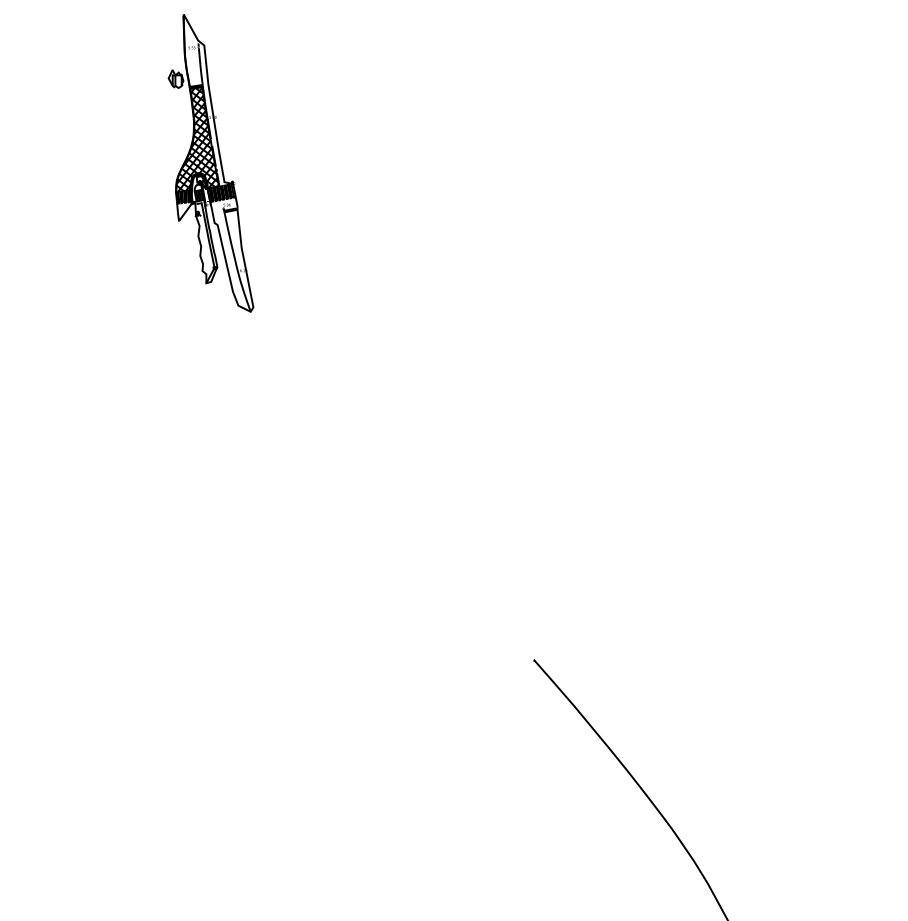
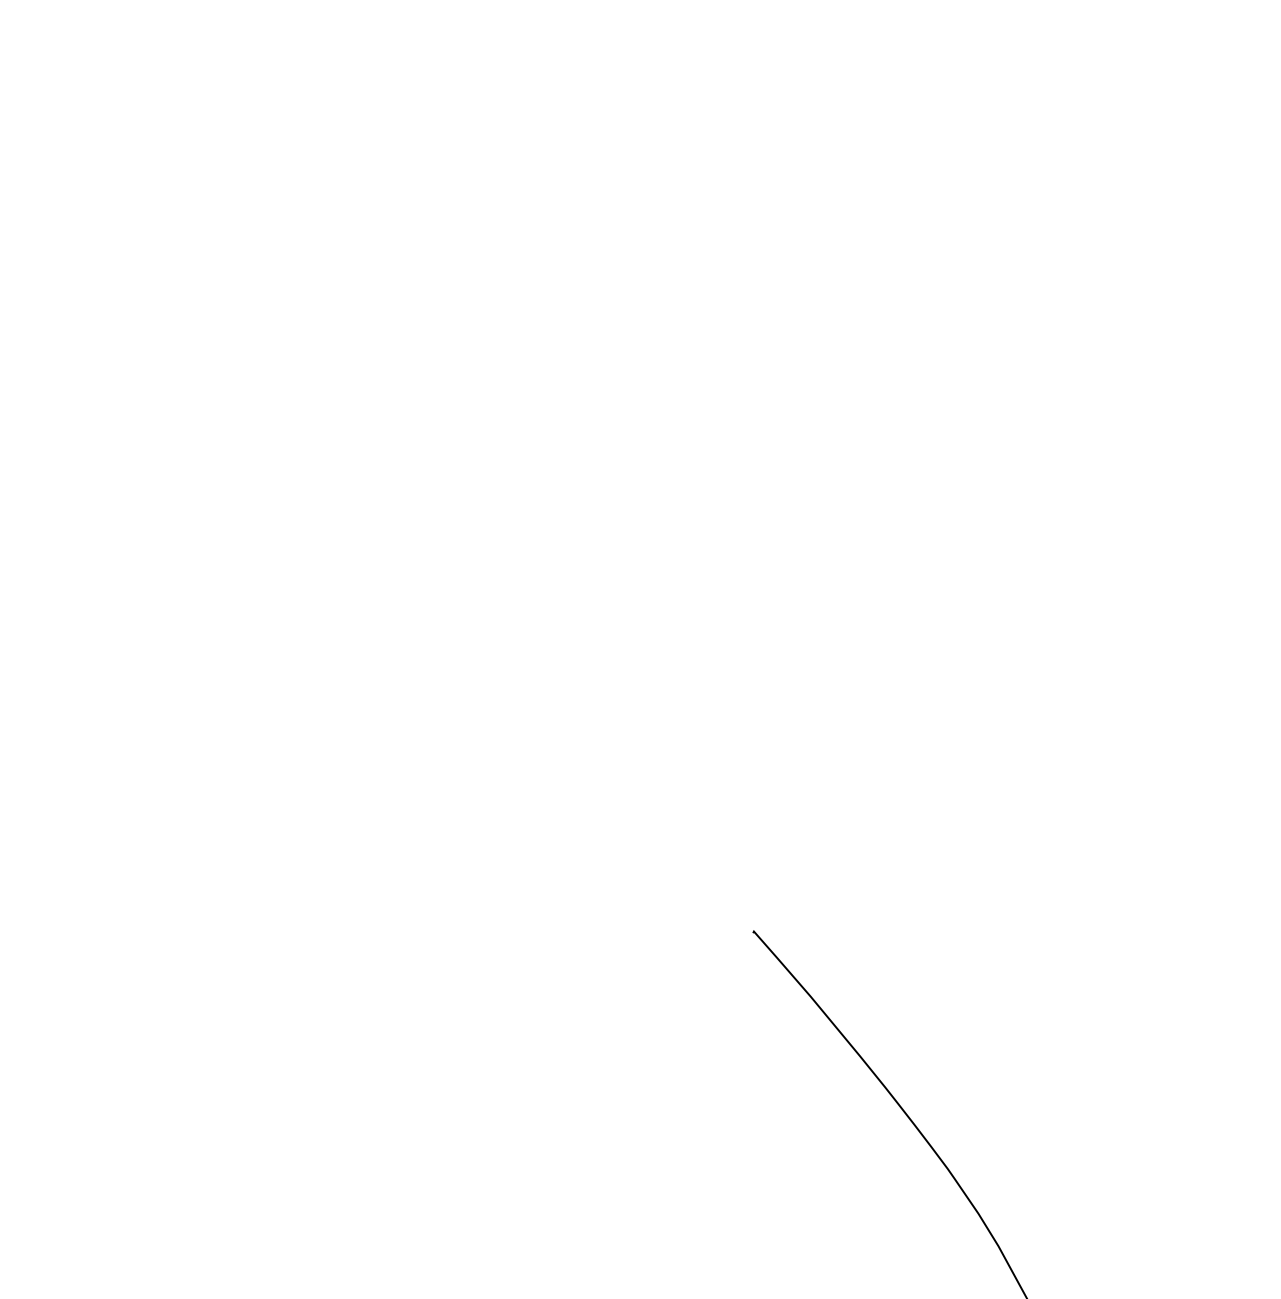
part: (210, 163) -> (297, 230), removed

